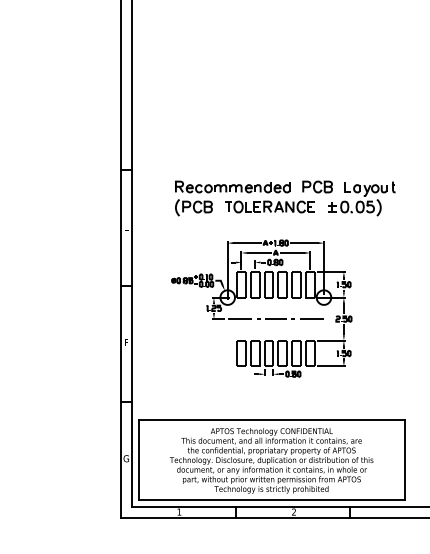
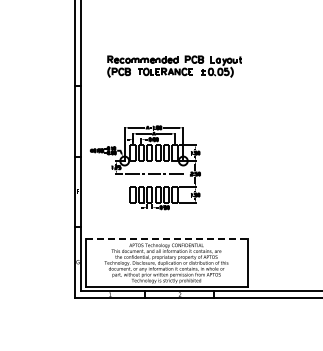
part: (284, 198) -> (174, 66), moved
part: (260, 308) -> (144, 167), moved
line: (273, 419) -> (167, 238), solid -> dashed

